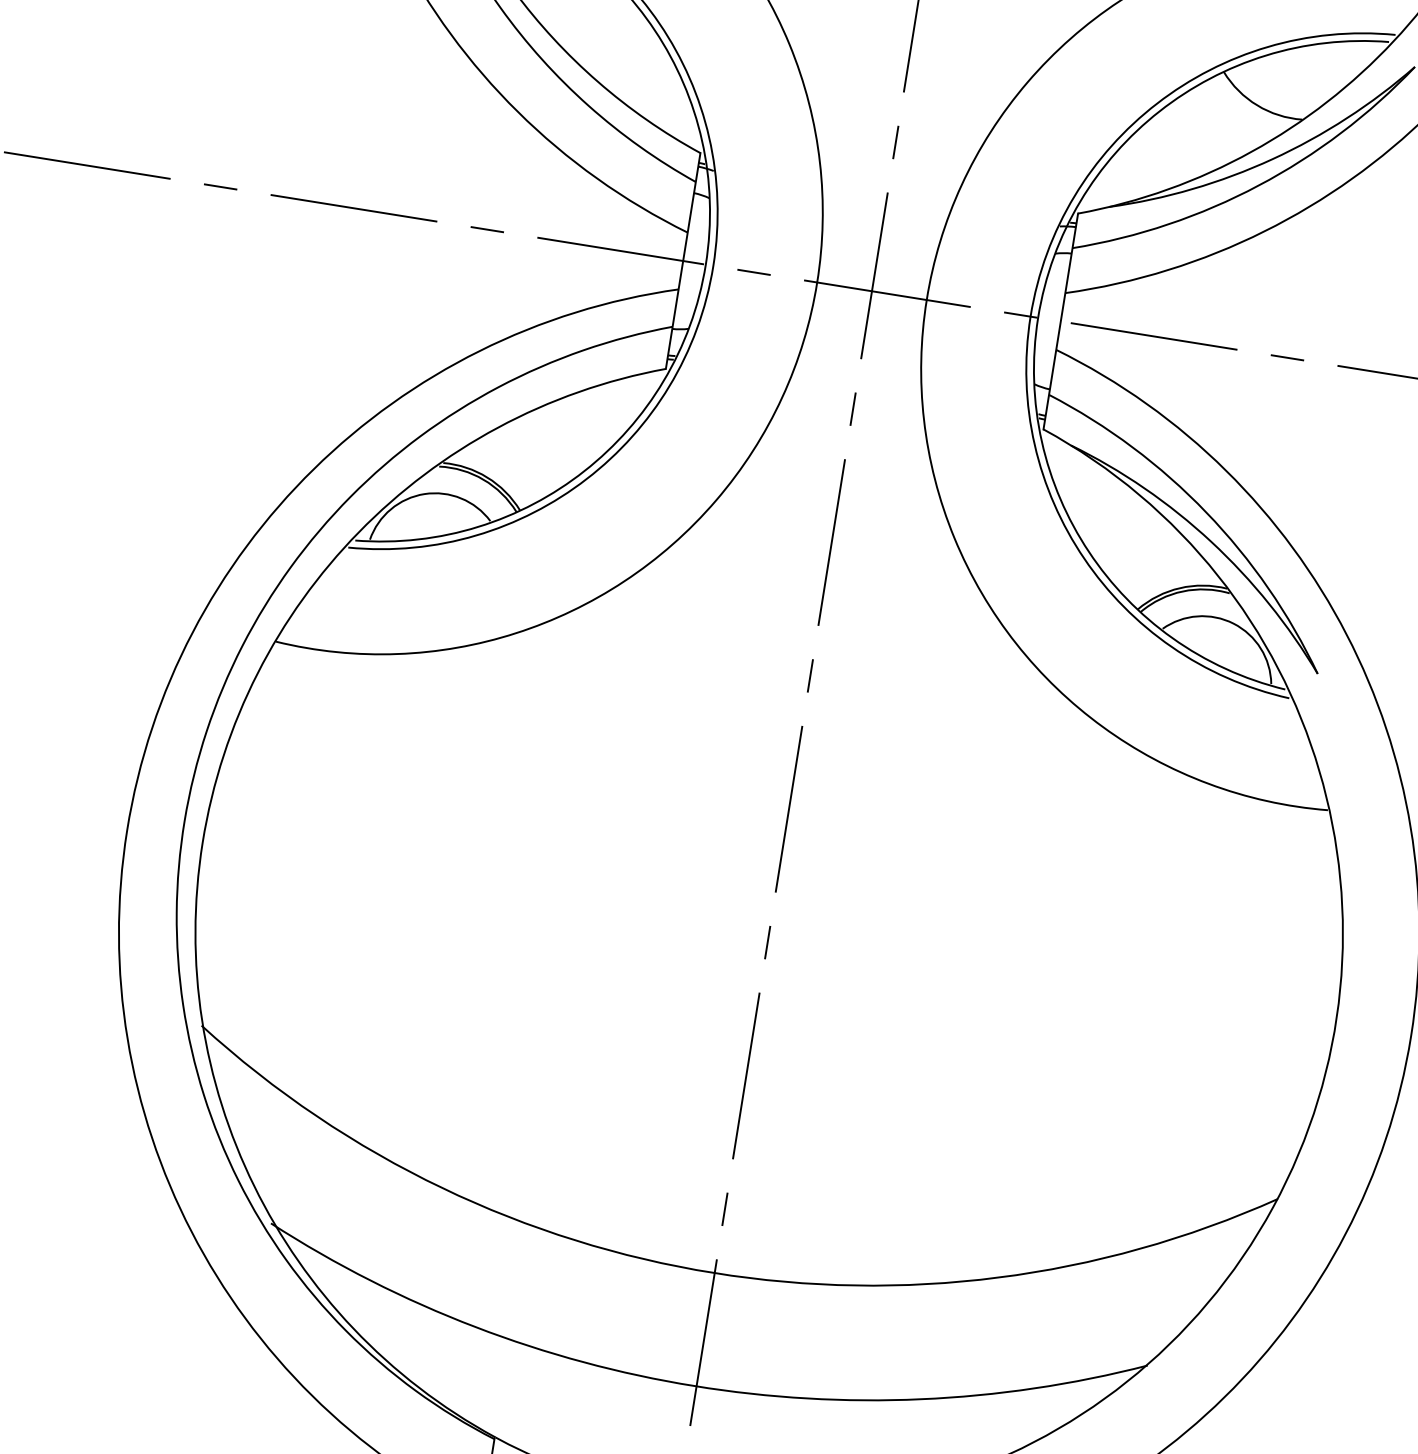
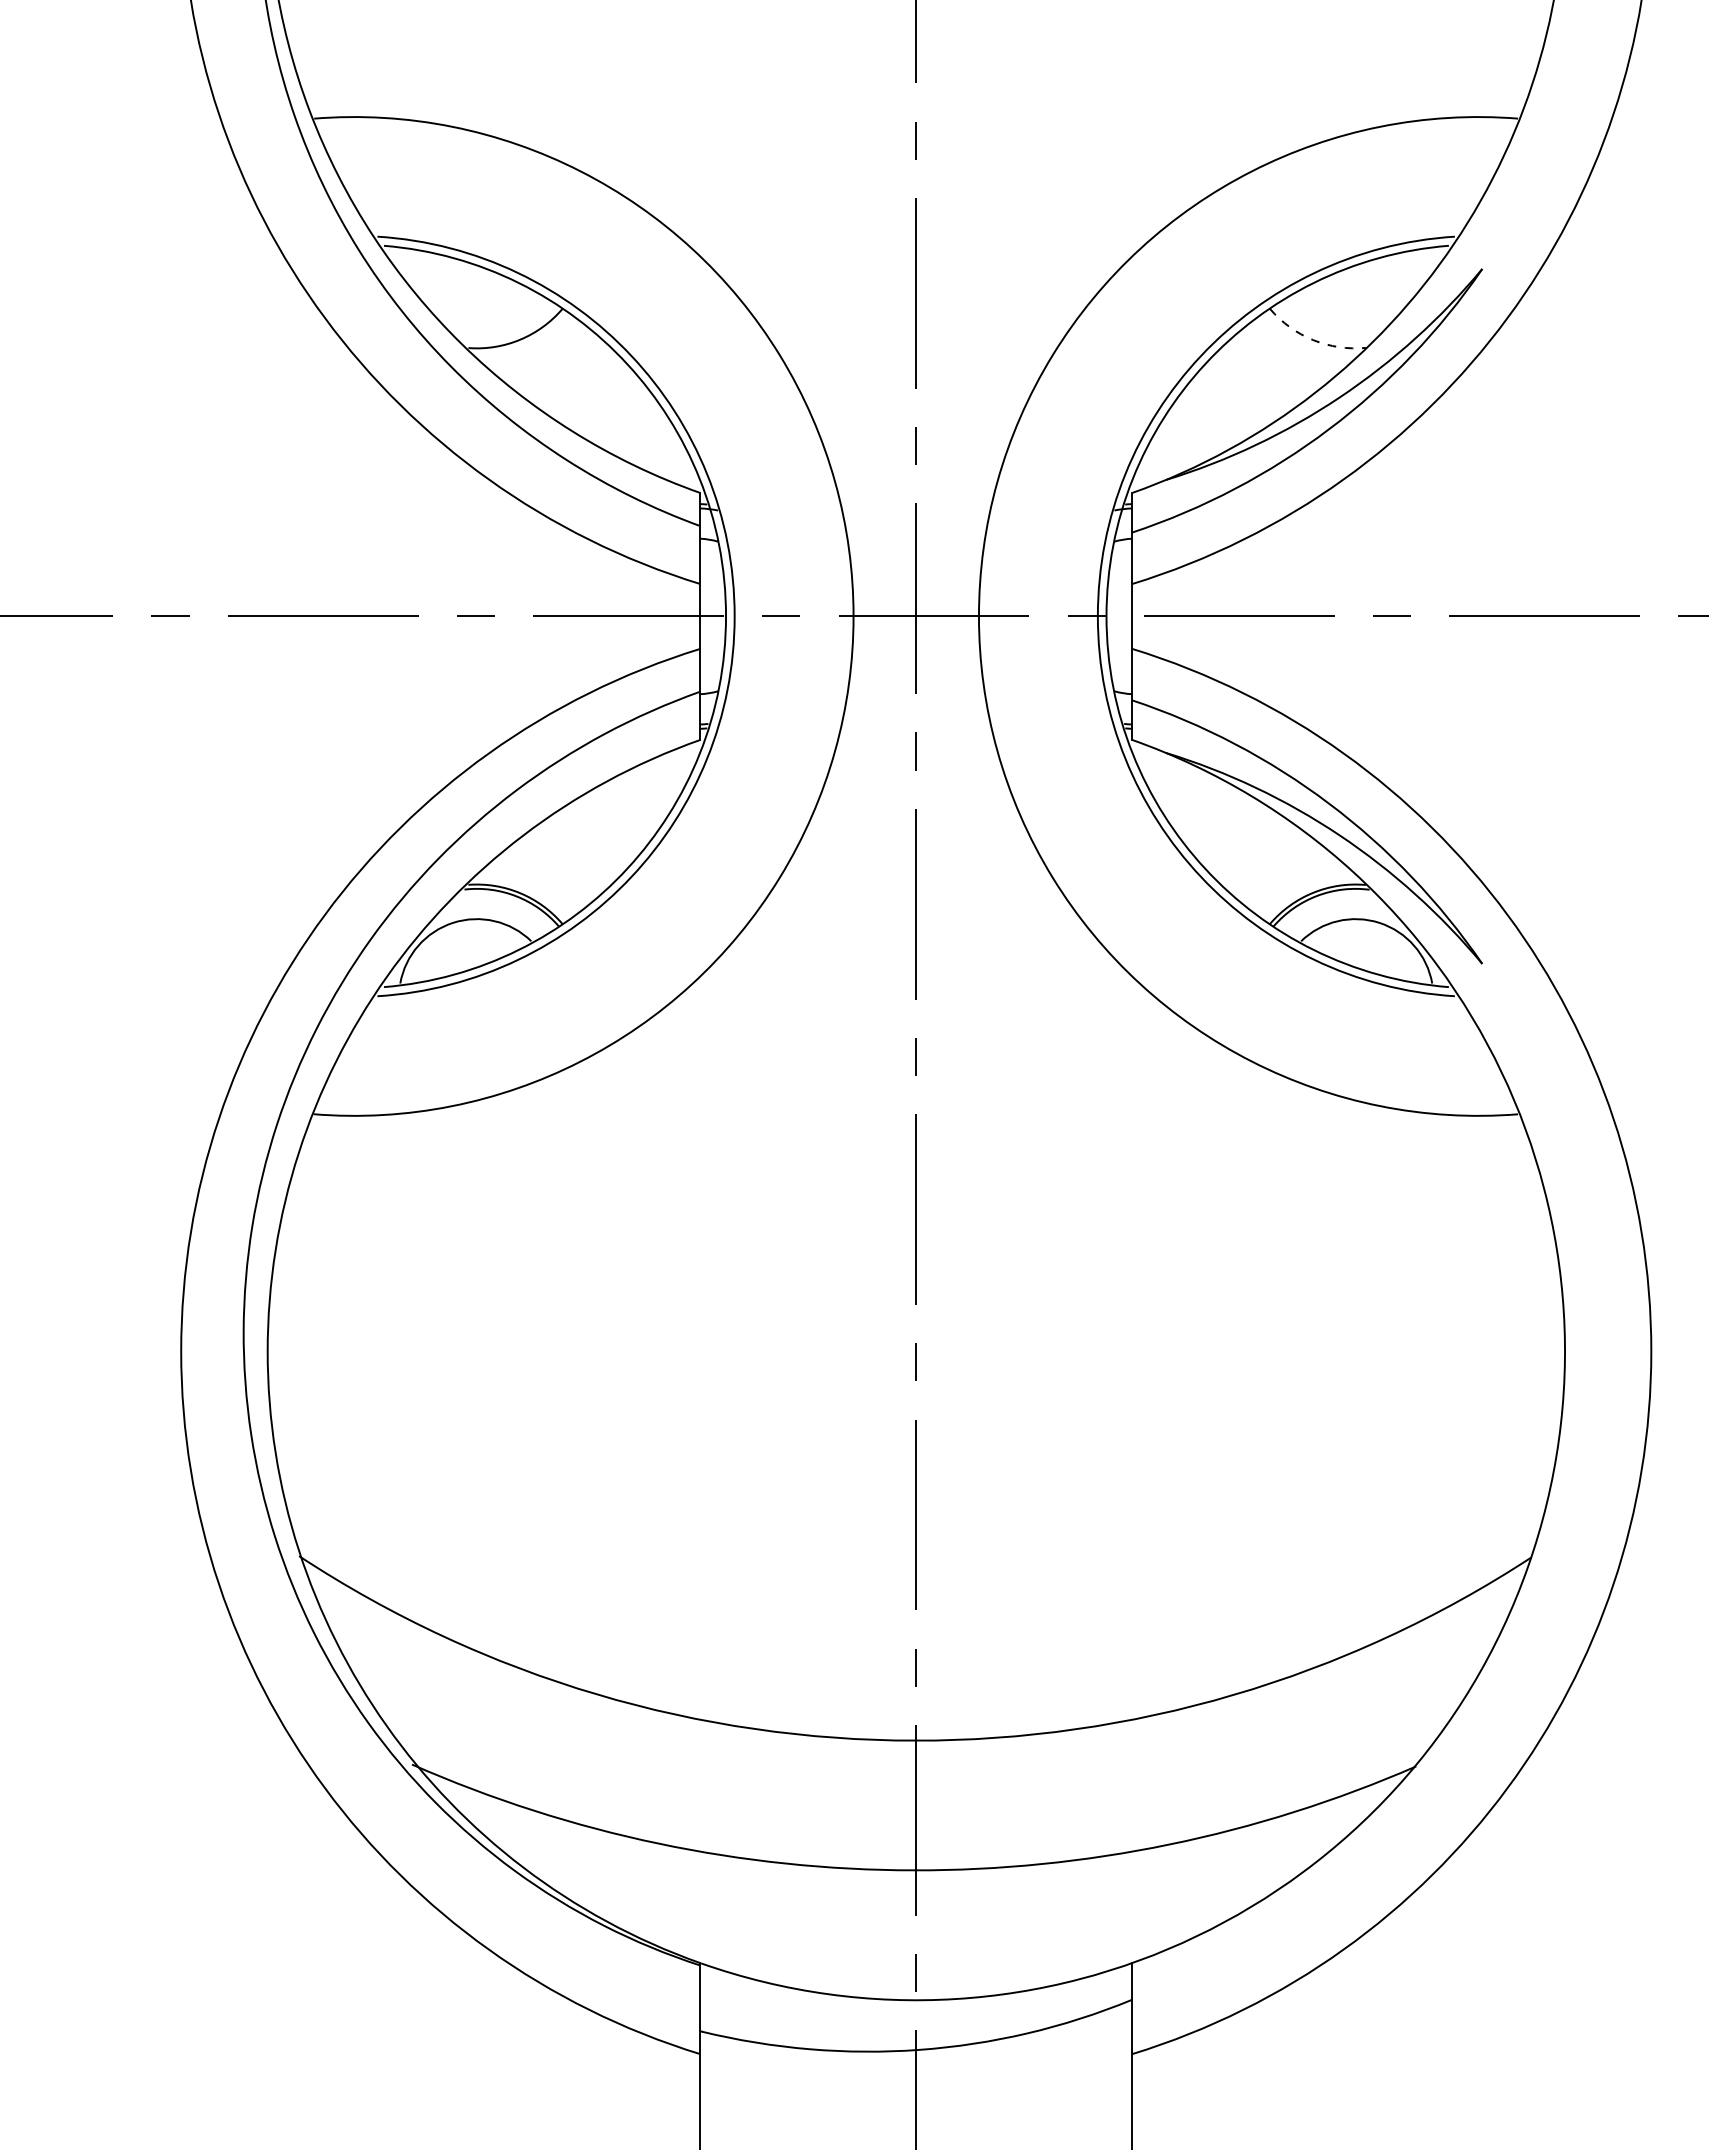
arc: (1257, 105) -> (1313, 340), solid -> dashed

